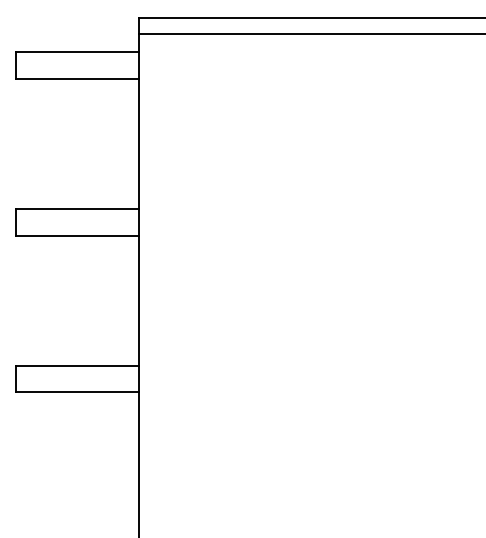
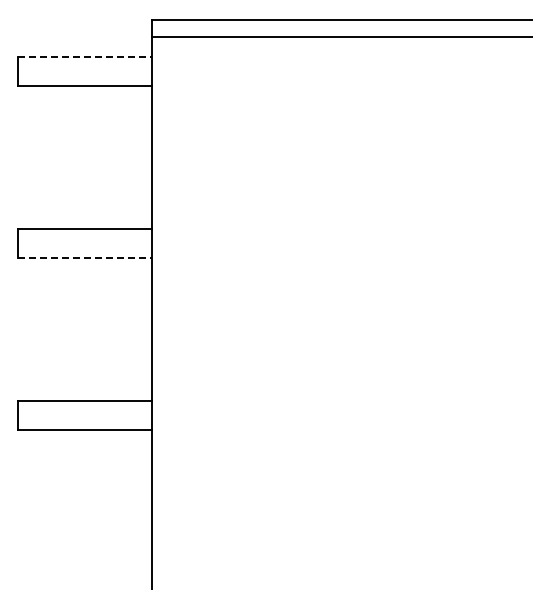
line: (78, 51) -> (85, 56), solid -> dashed
line: (78, 235) -> (85, 258), solid -> dashed

